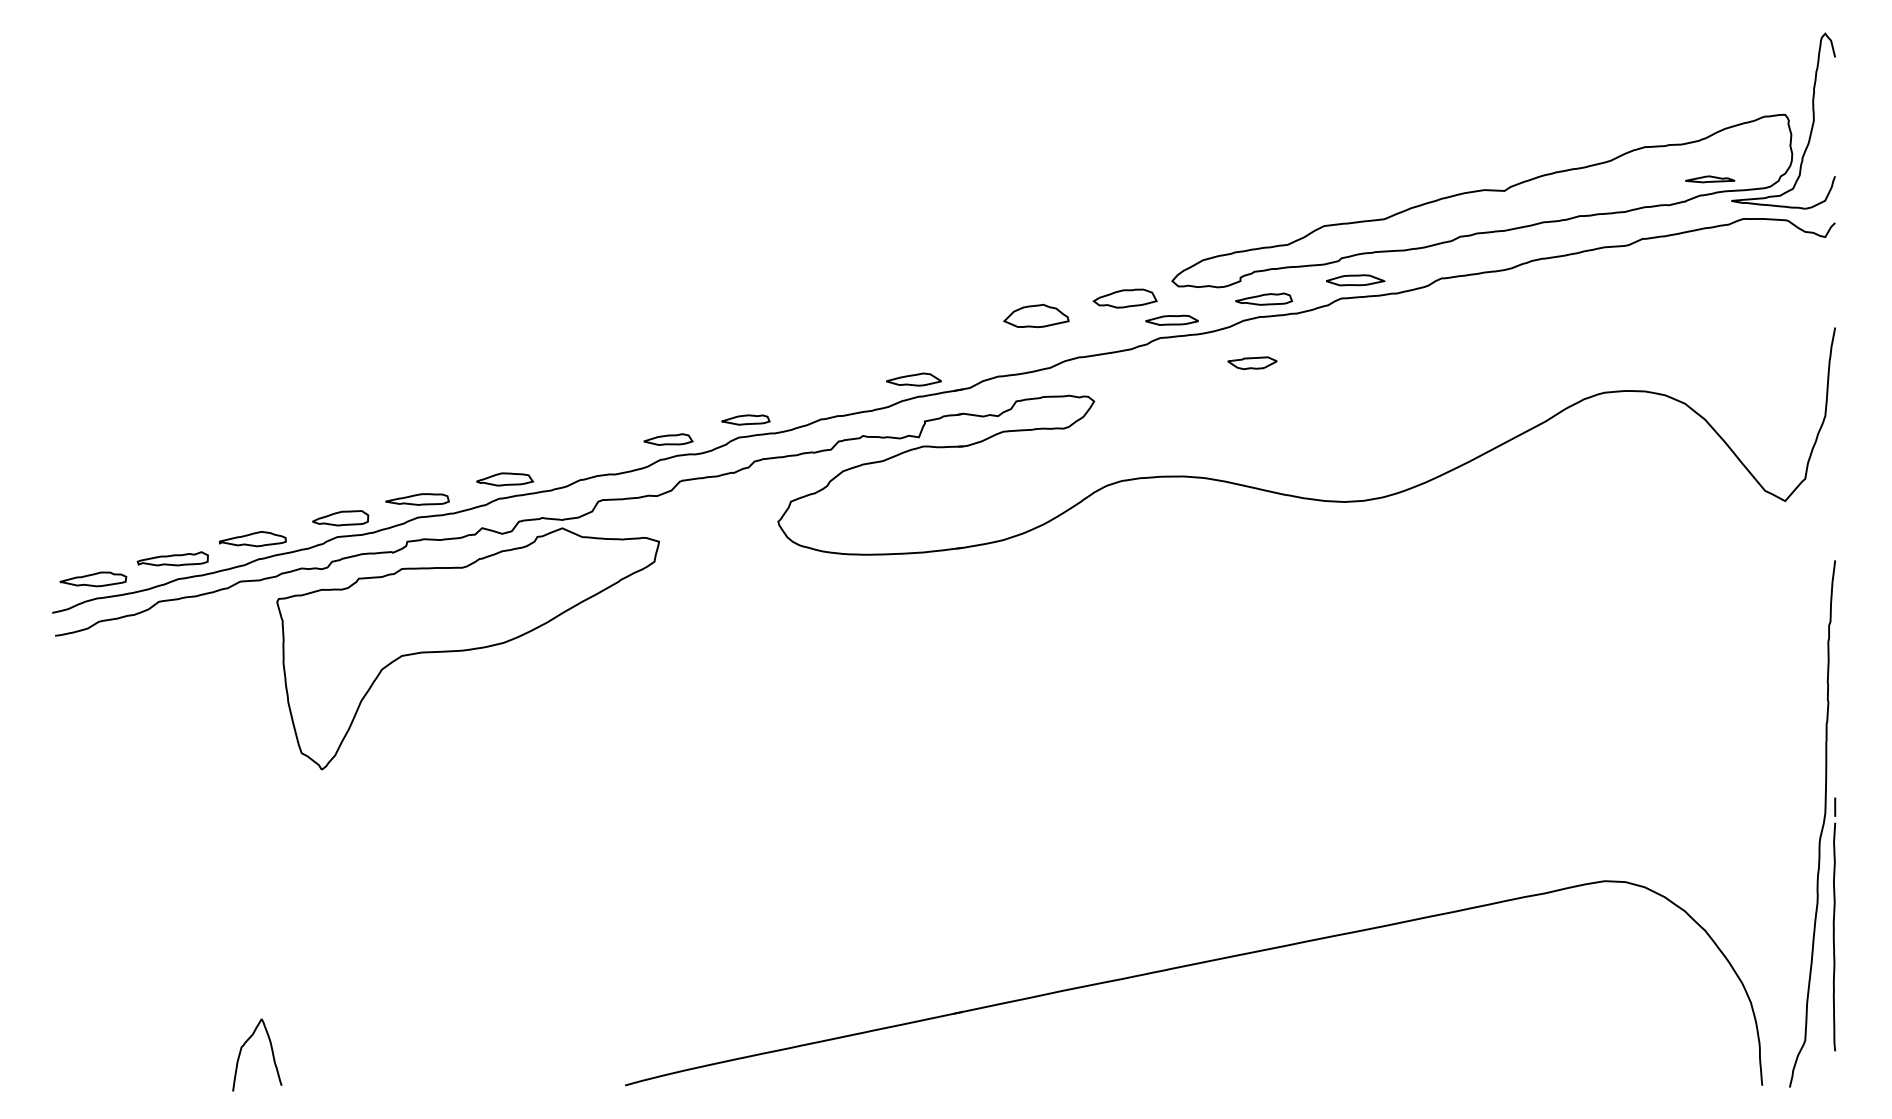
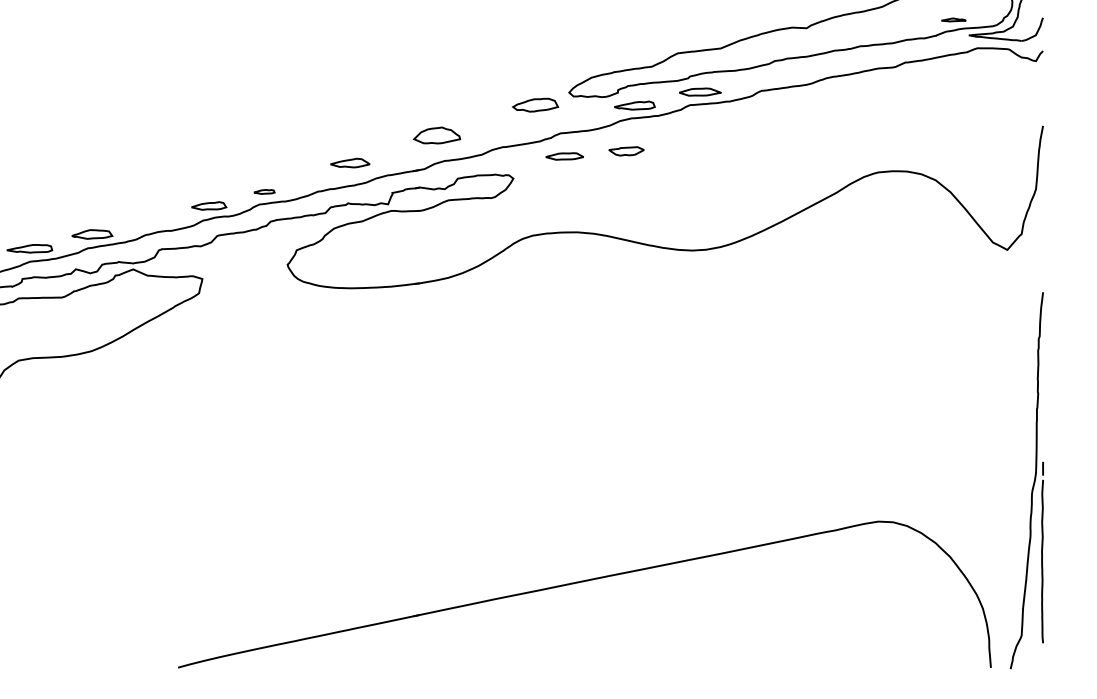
part: (1710, 179) -> (953, 20), size x0.7
part: (1036, 315) -> (437, 135), moved
part: (1171, 319) -> (564, 155), moved
part: (913, 379) -> (349, 163), moved
part: (745, 419) -> (264, 191), size x0.6

